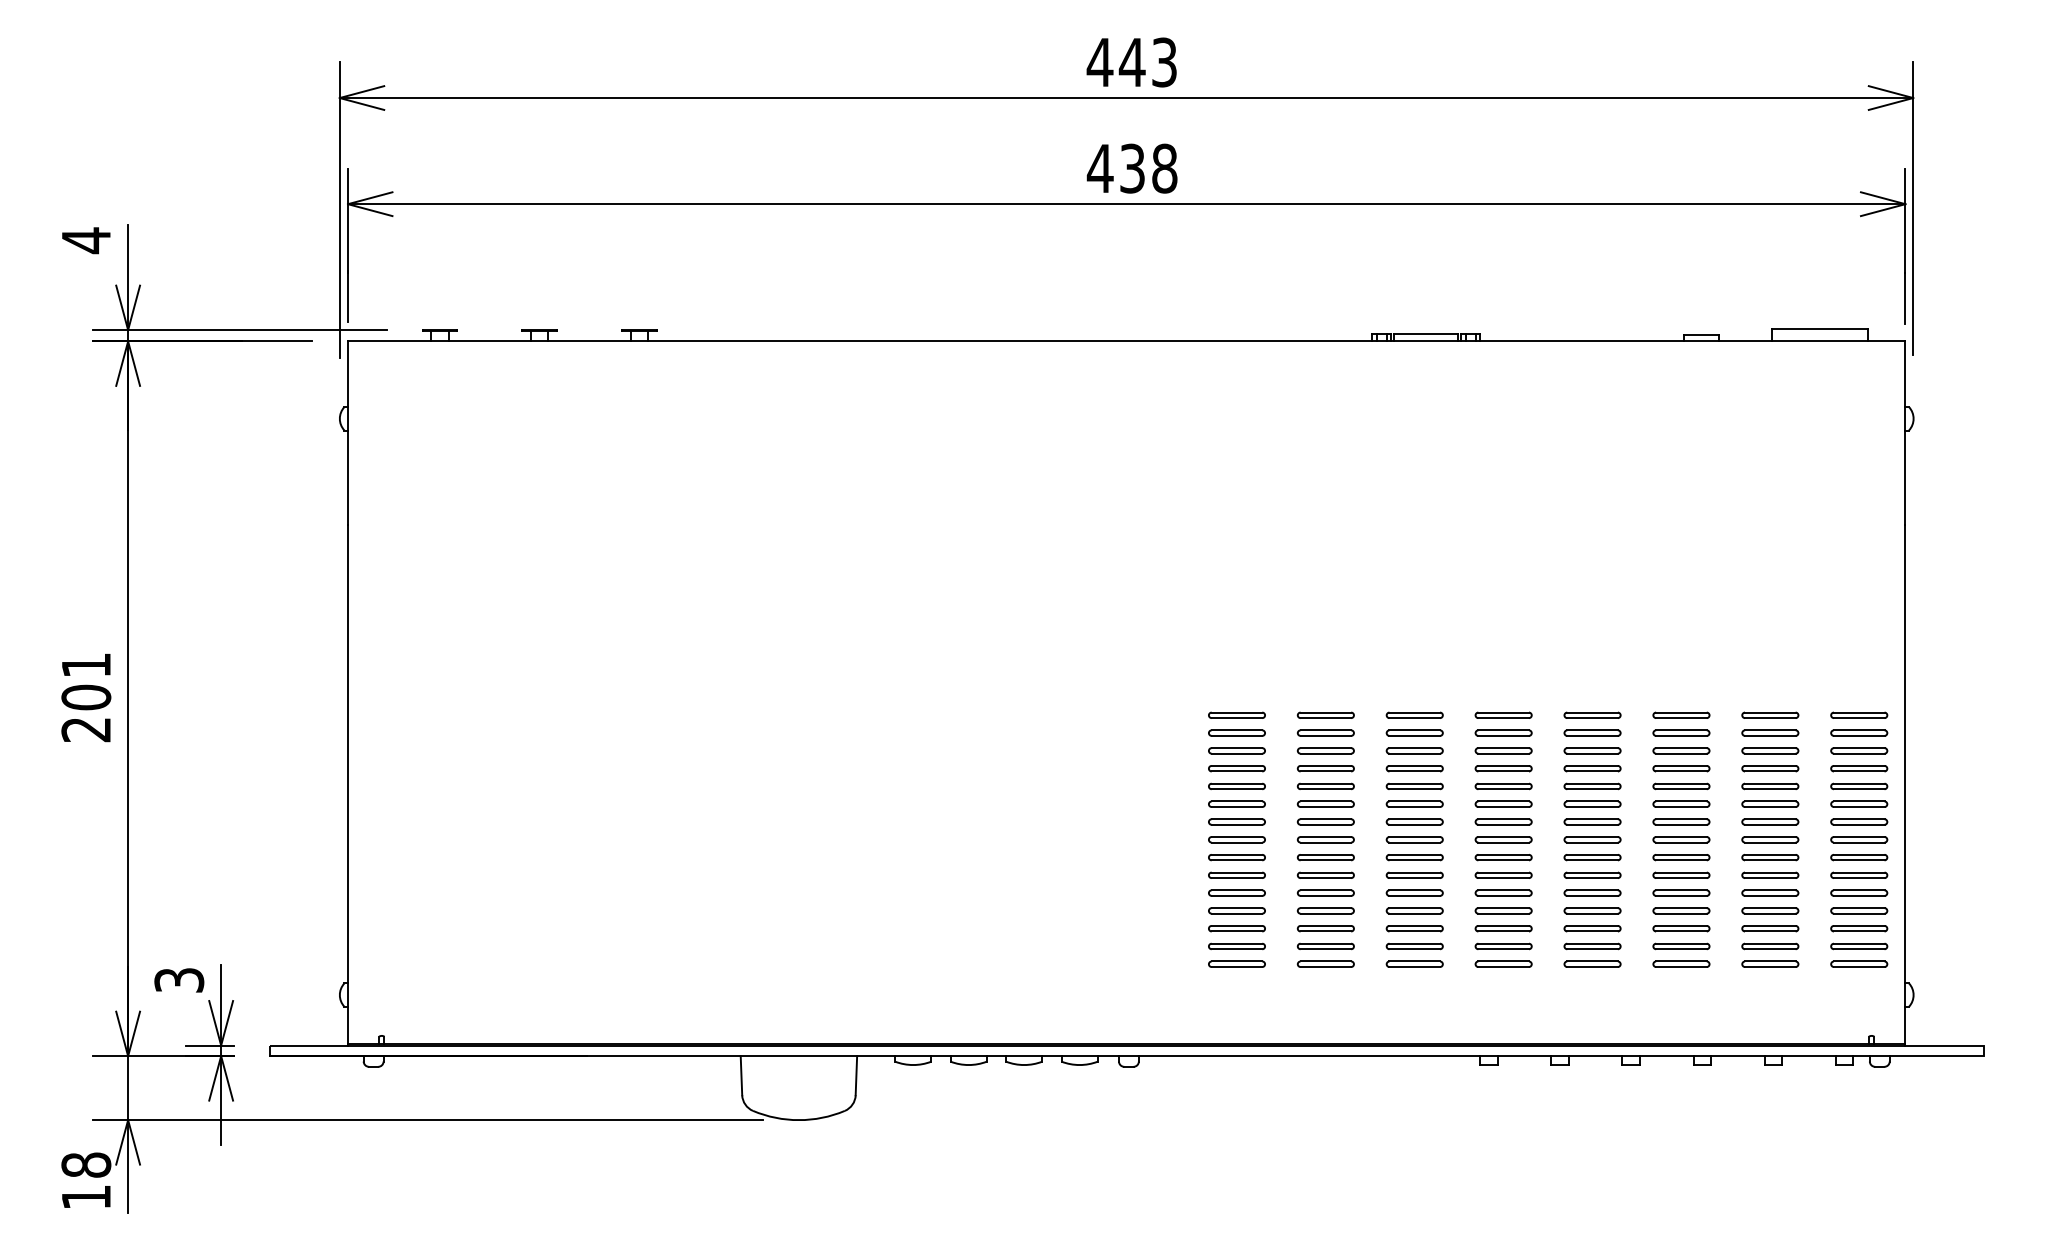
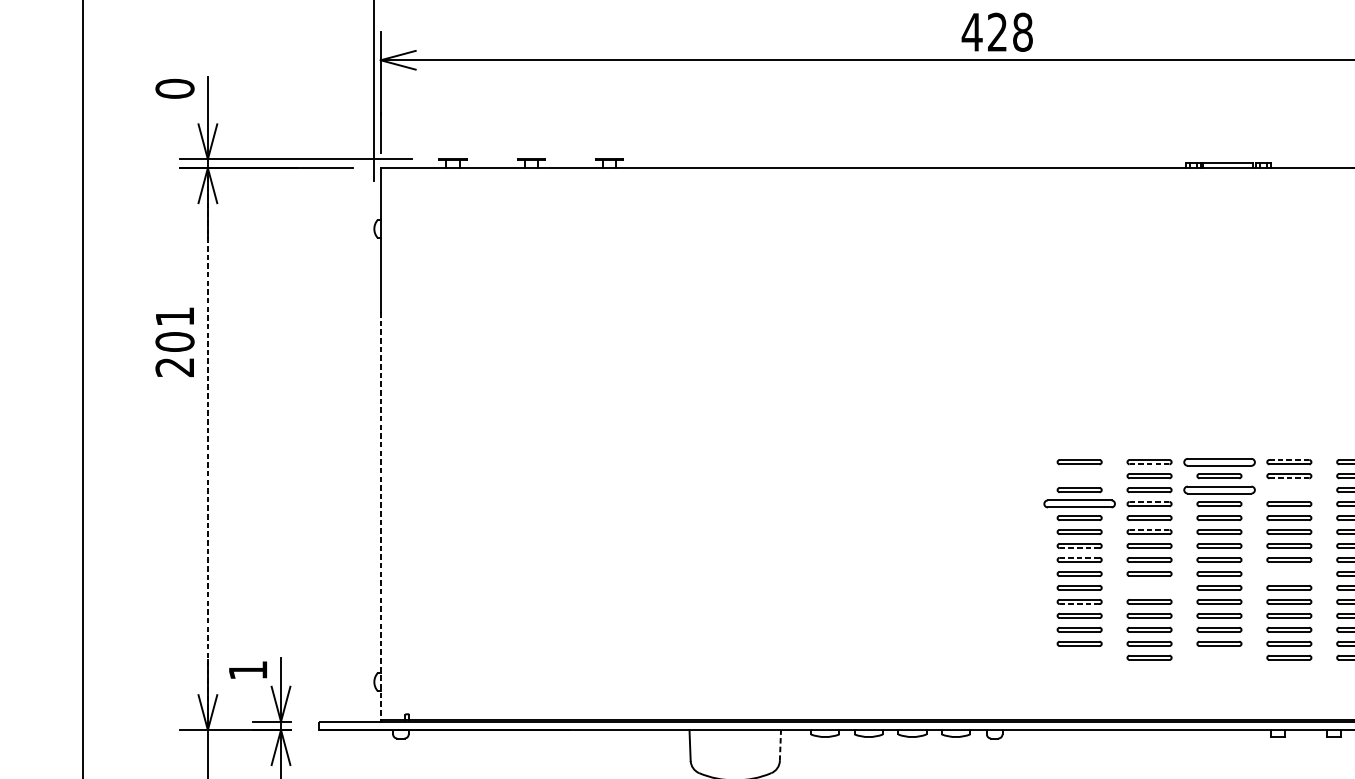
text: (1132, 168) -> (997, 32), 438 -> 428
text: (86, 240) -> (175, 88), 4 -> 0
text: (86, 698) -> (175, 342), moved
line: (128, 699) -> (208, 449), solid -> dashed
line: (1503, 712) -> (1289, 459), solid -> dashed
part: (1414, 714) -> (1219, 461), size x1.6
line: (1326, 718) -> (1150, 464), solid -> dashed
part: (1236, 732) -> (1079, 475), removed
line: (1504, 735) -> (1289, 478), solid -> dashed
part: (1414, 750) -> (1219, 489), size x1.6
part: (1503, 750) -> (1289, 489), removed
line: (1325, 765) -> (1149, 501), solid -> dashed
part: (1236, 768) -> (1079, 503), size x1.6
line: (348, 784) -> (381, 516), solid -> dashed
line: (1325, 801) -> (1149, 529), solid -> dashed
line: (1237, 824) -> (1080, 547), solid -> dashed
line: (1236, 837) -> (1079, 558), solid -> dashed
part: (1503, 857) -> (1289, 573), removed
part: (1325, 874) -> (1149, 587), removed
line: (1237, 895) -> (1080, 603), solid -> dashed
part: (1236, 963) -> (1079, 657), removed
part: (1414, 963) -> (1219, 657), removed
text: (179, 980) -> (248, 670), 3 -> 1
line: (856, 1075) -> (780, 745), solid -> dashed

